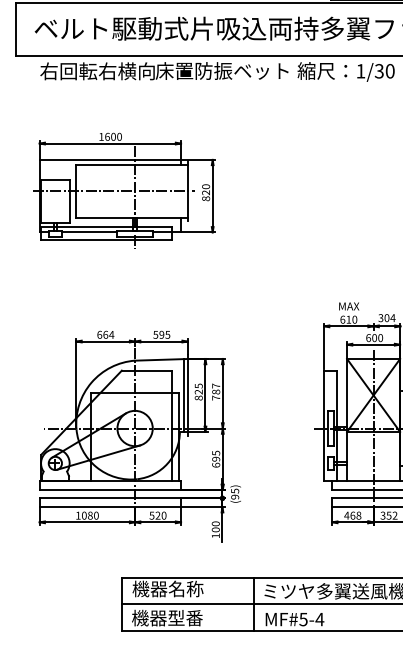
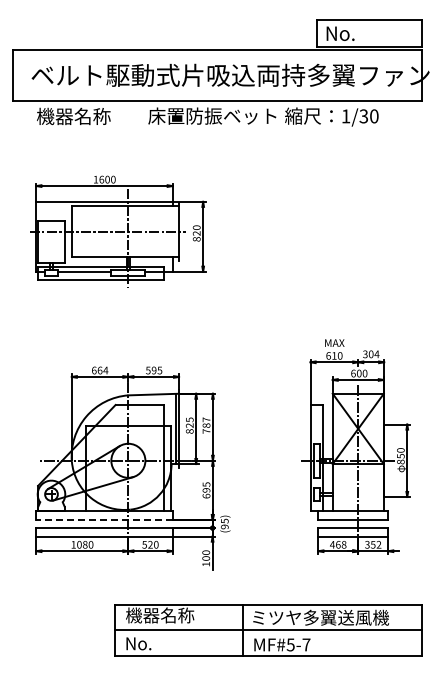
text: (97, 71) -> (92, 116), 右回転右横向 -> 機器名称
line: (110, 490) -> (104, 520), solid -> dashed
text: (167, 618) -> (159, 643), 機器型番 -> No.
text: (319, 619) -> (306, 644), MF#5-4 -> MF#5-7

